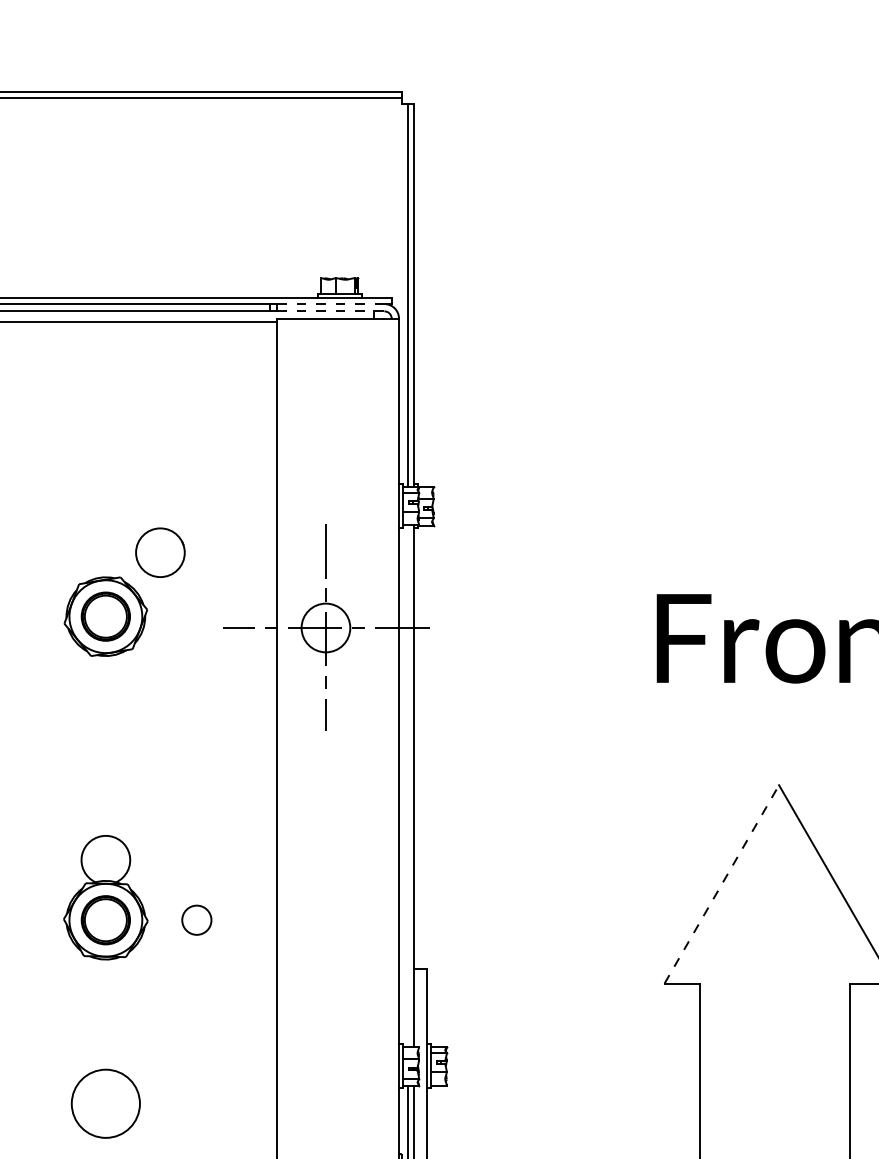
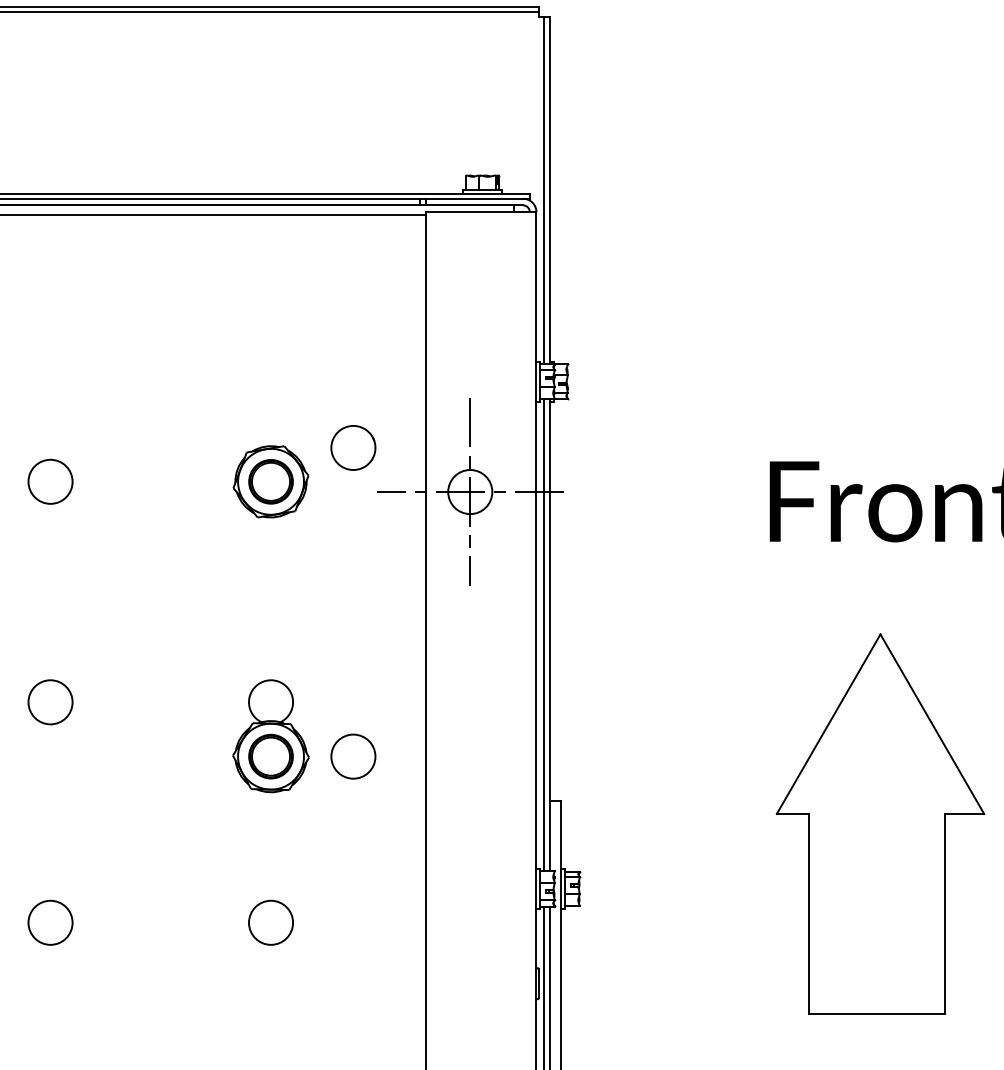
line: (330, 303) -> (474, 198), dashed -> solid
line: (330, 311) -> (474, 205), dashed -> solid
circle: (160, 552) -> (353, 447), moved
line: (407, 786) -> (544, 635), added
line: (721, 884) -> (828, 724), dashed -> solid
circle: (196, 920) -> (353, 756), size x1.67
circle: (105, 1103) -> (270, 922), size x0.71

